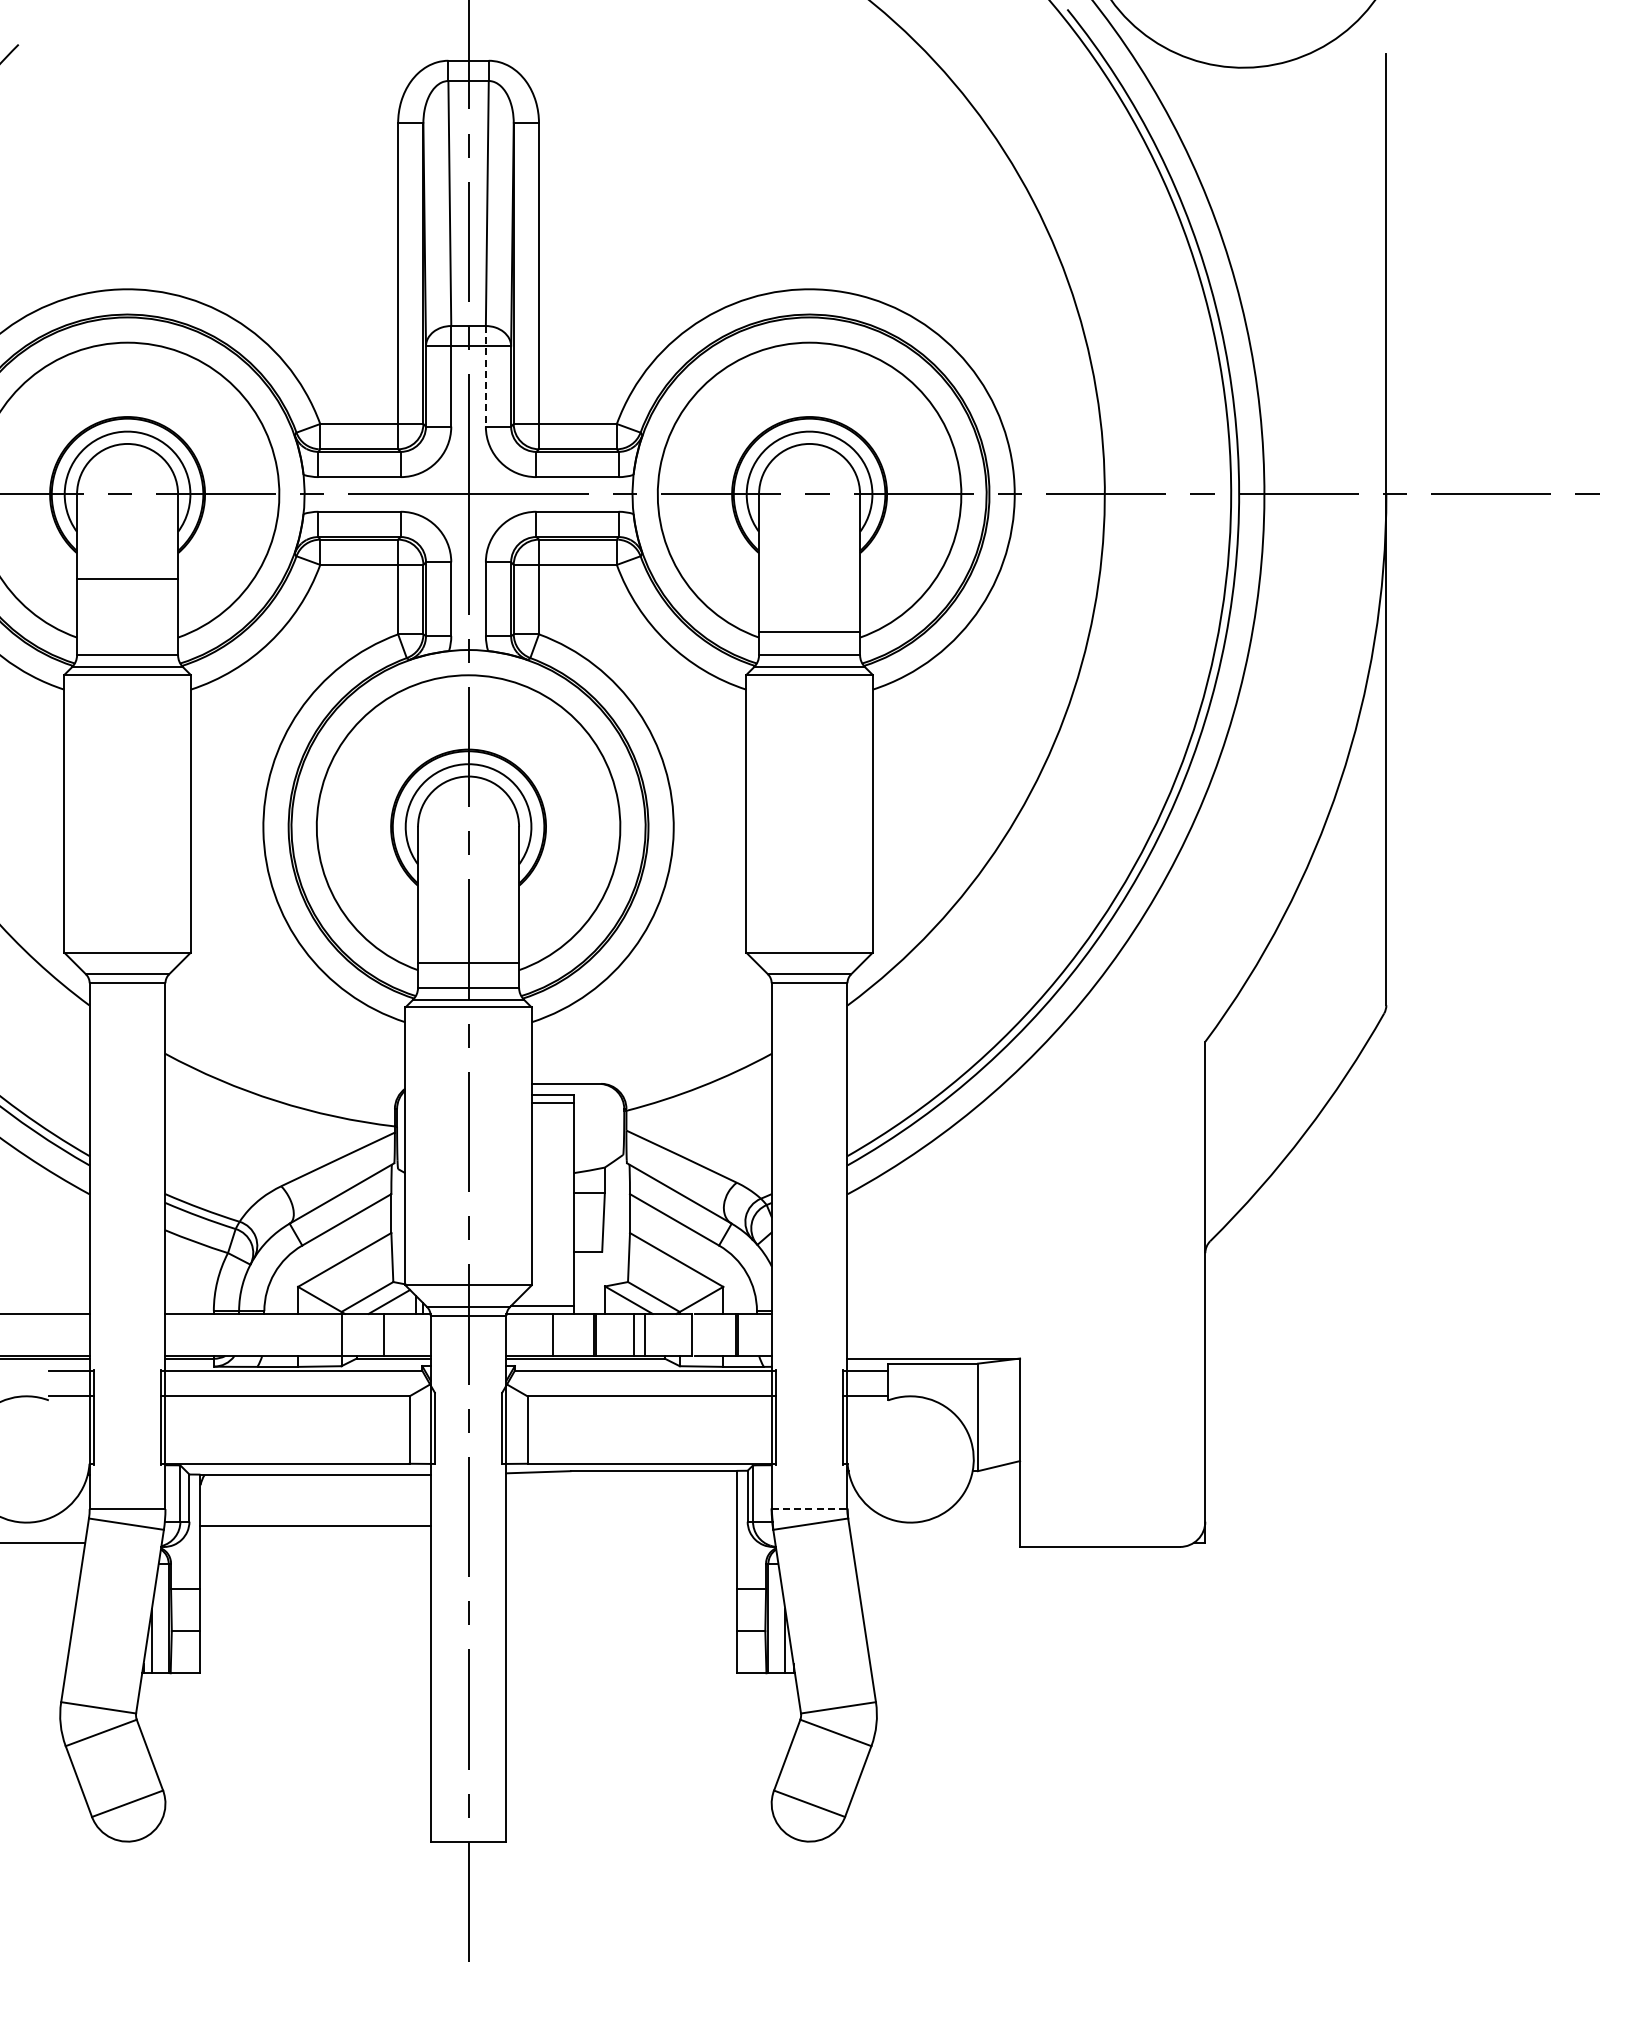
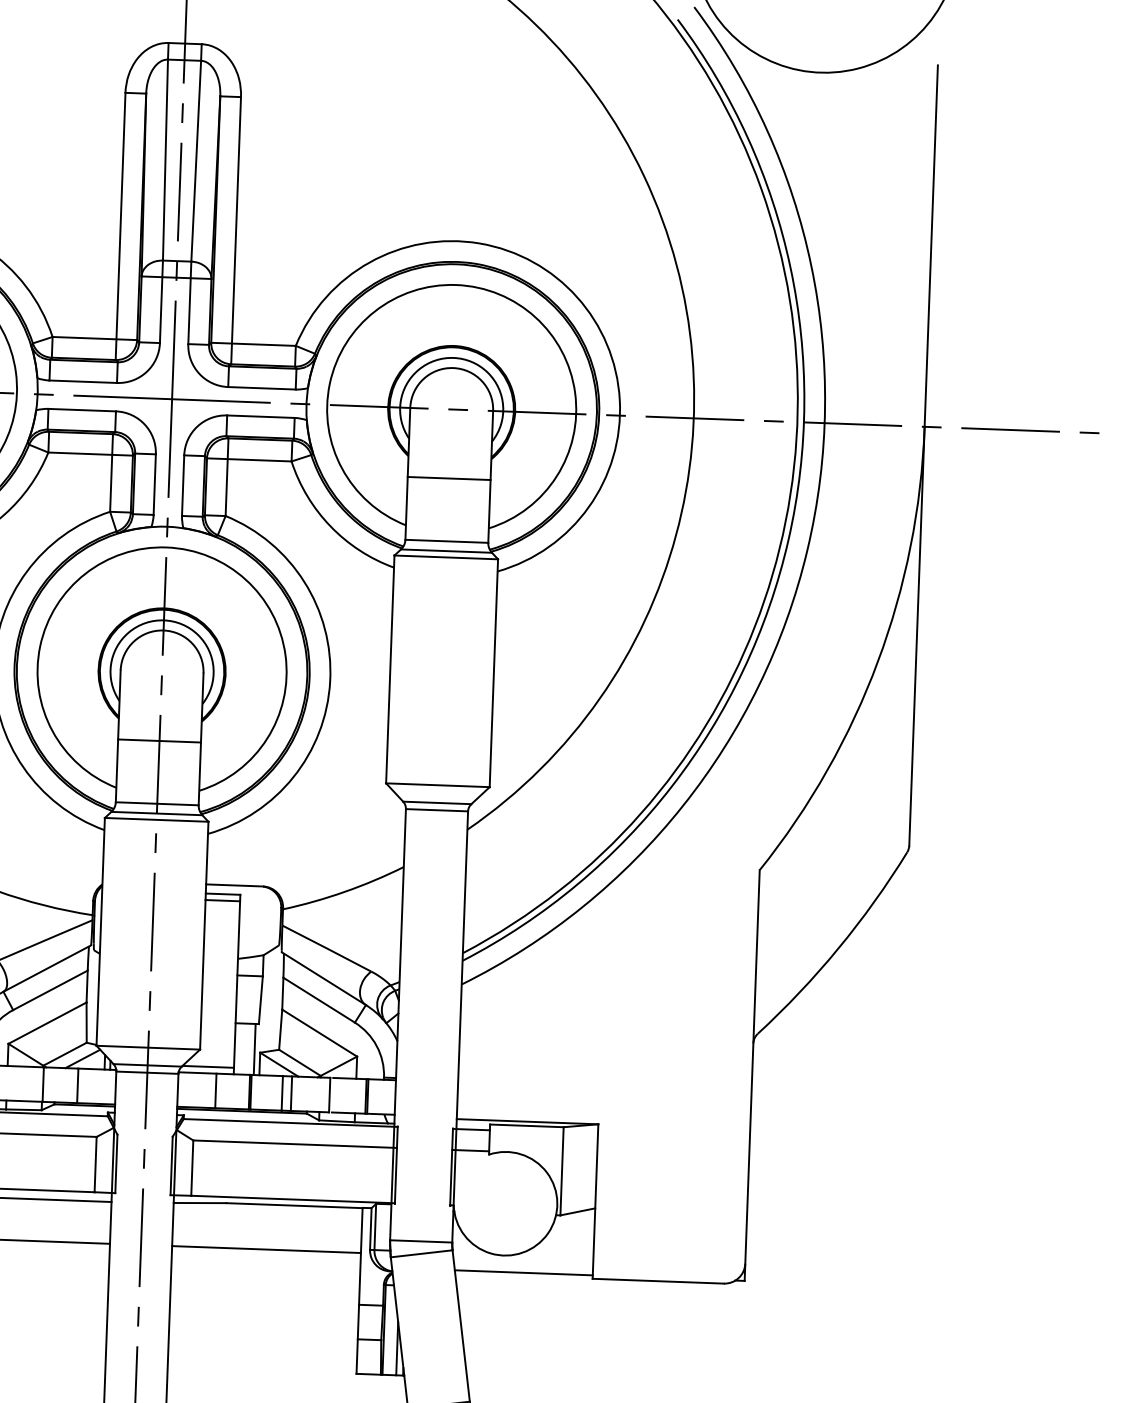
line: (485, 376) -> (189, 303), dashed -> solid
line: (809, 631) -> (449, 478), moved
line: (468, 963) -> (159, 741), moved
line: (598, 1282) -> (254, 1049), added
line: (809, 1509) -> (421, 1241), dashed -> solid
line: (621, 1525) -> (266, 1249), added
line: (935, 1542) -> (523, 1272), added

